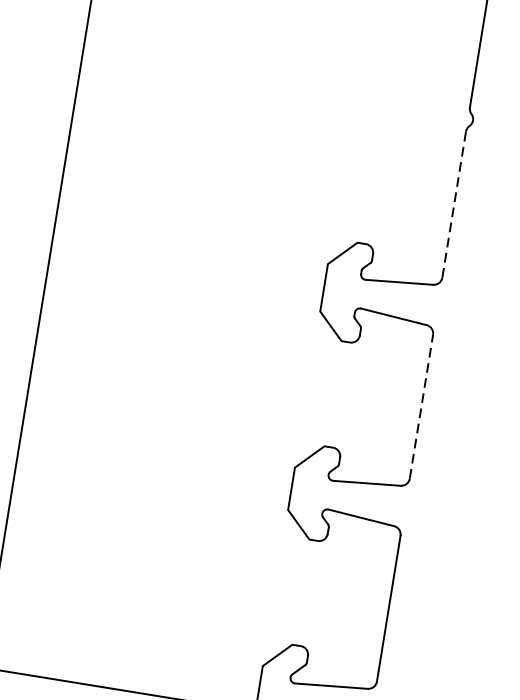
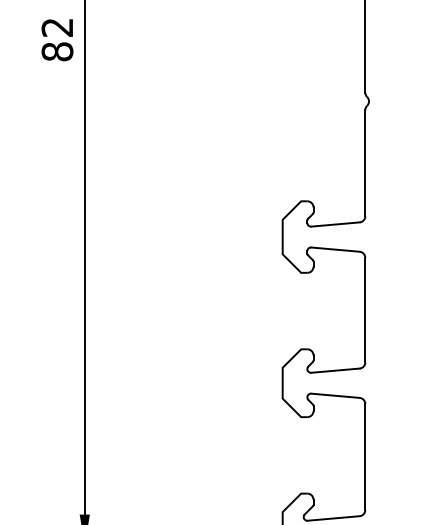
line: (454, 203) -> (365, 162), dashed -> solid
line: (421, 405) -> (365, 309), dashed -> solid

